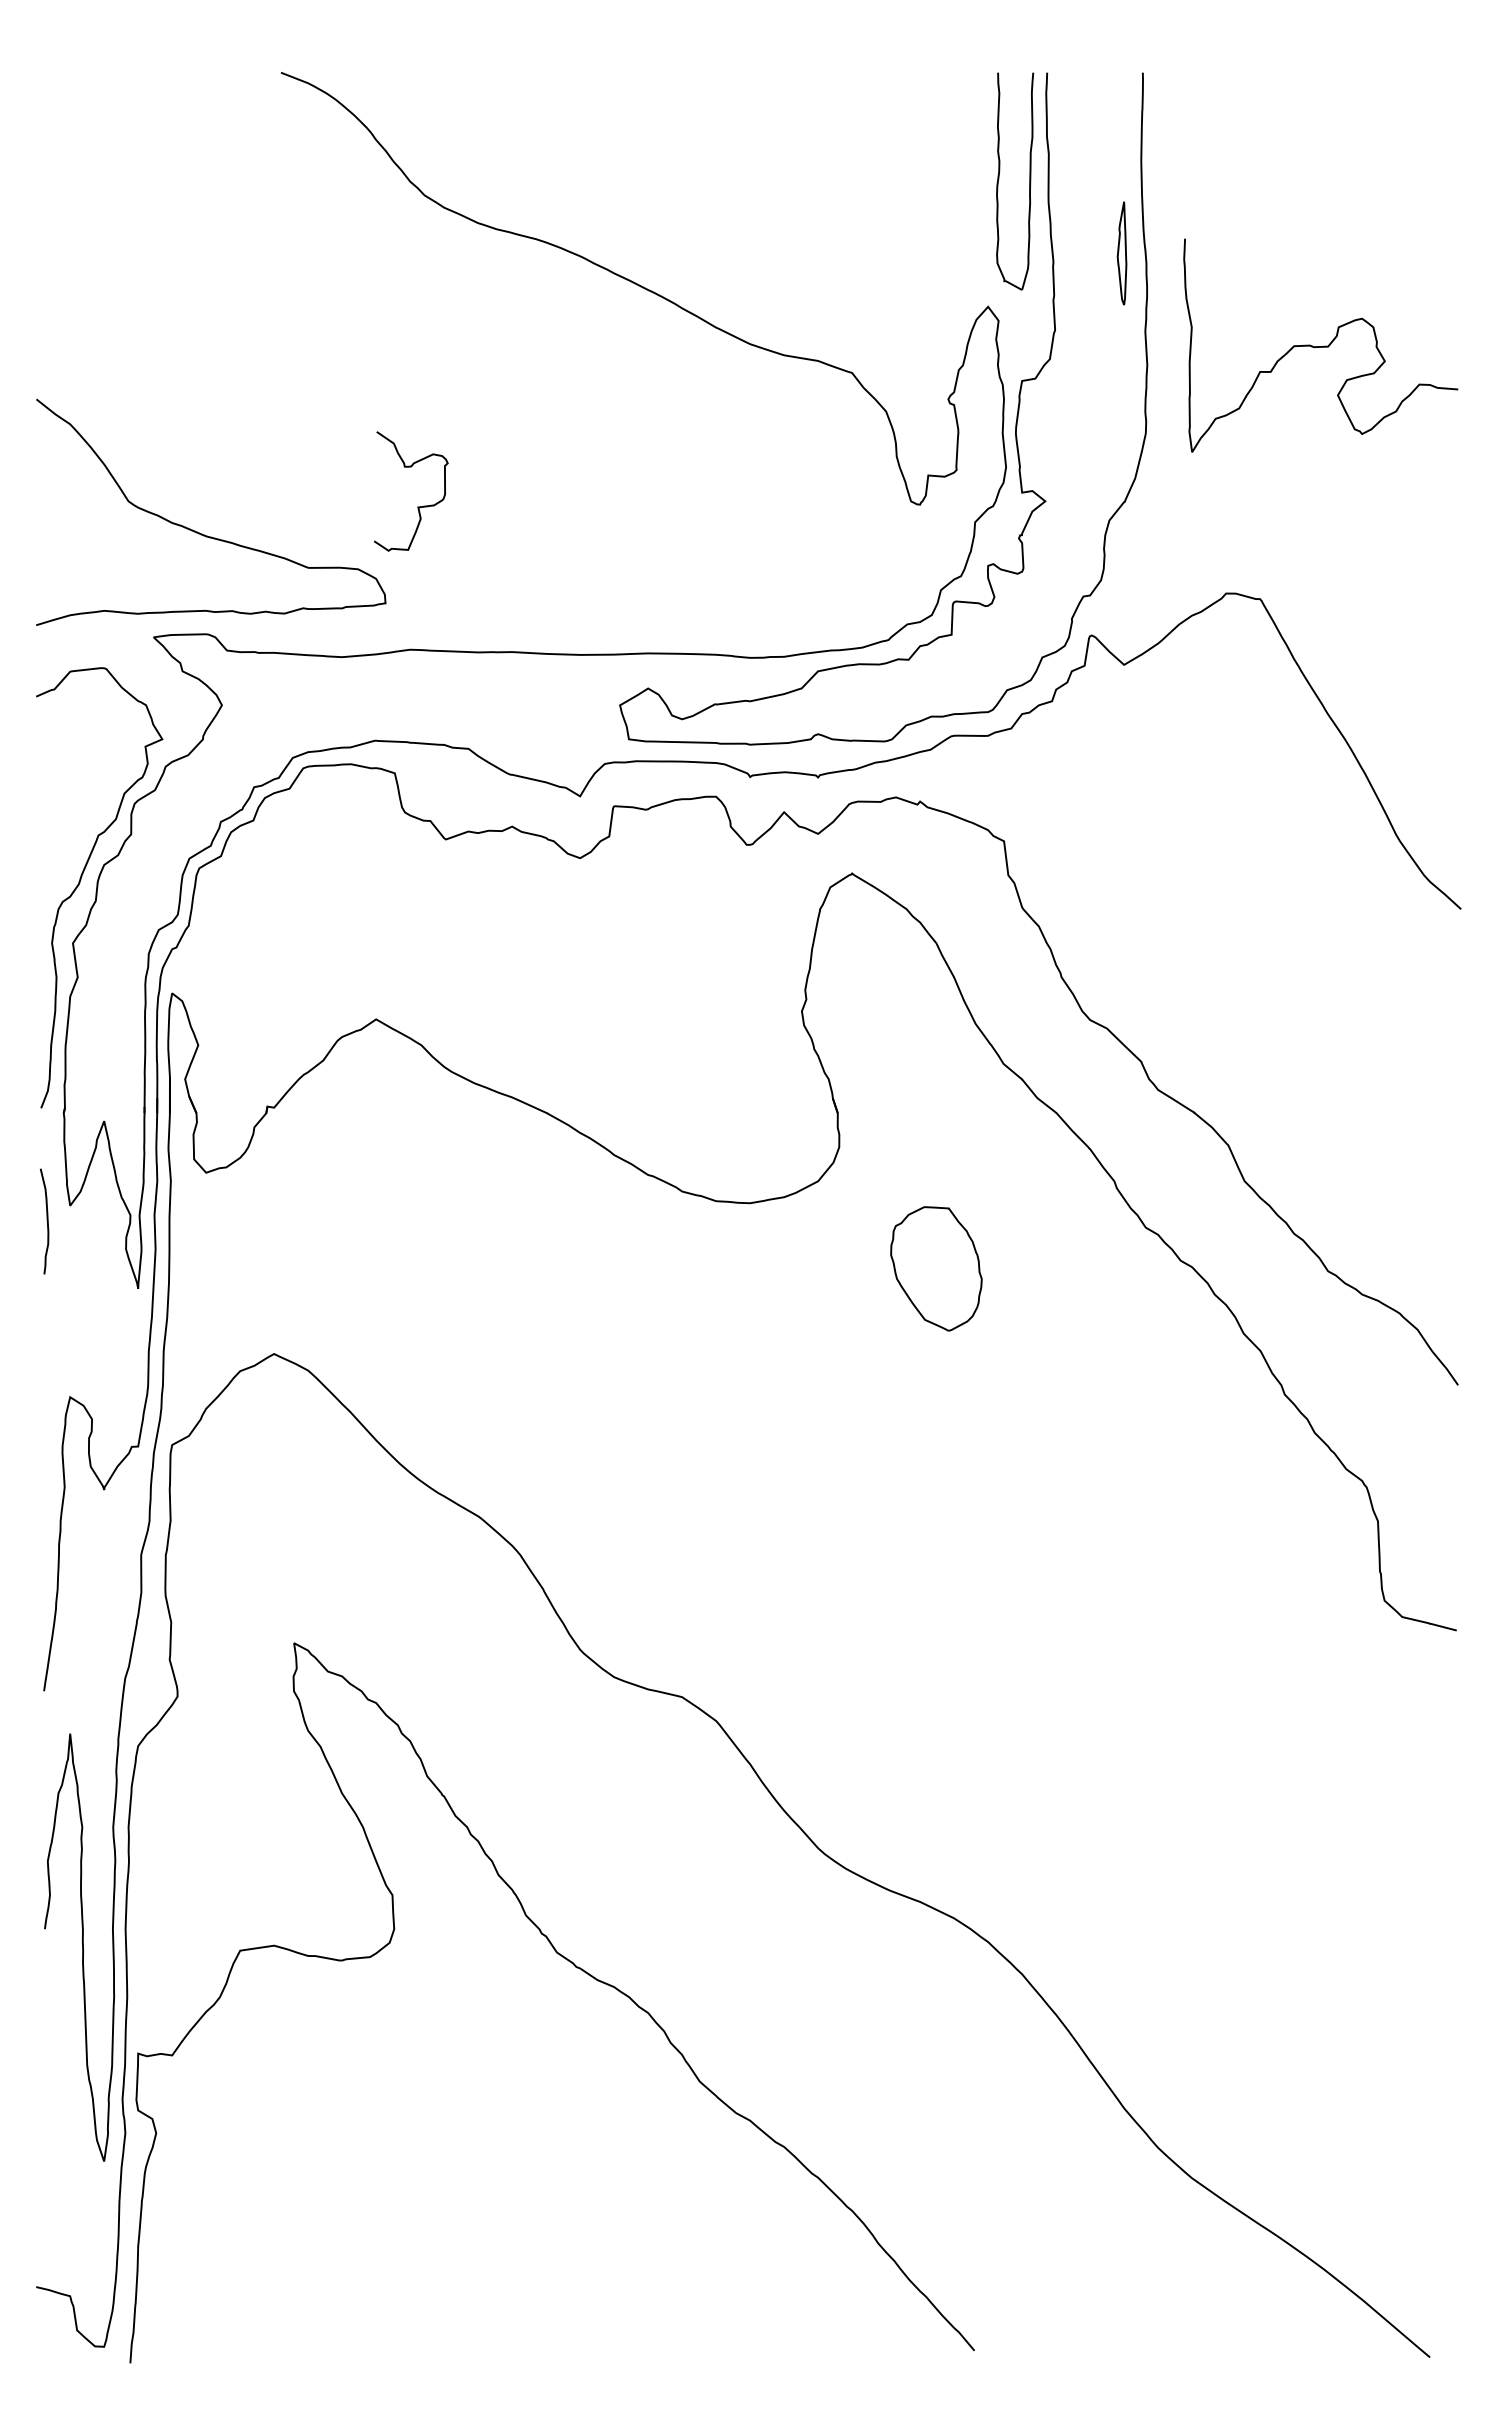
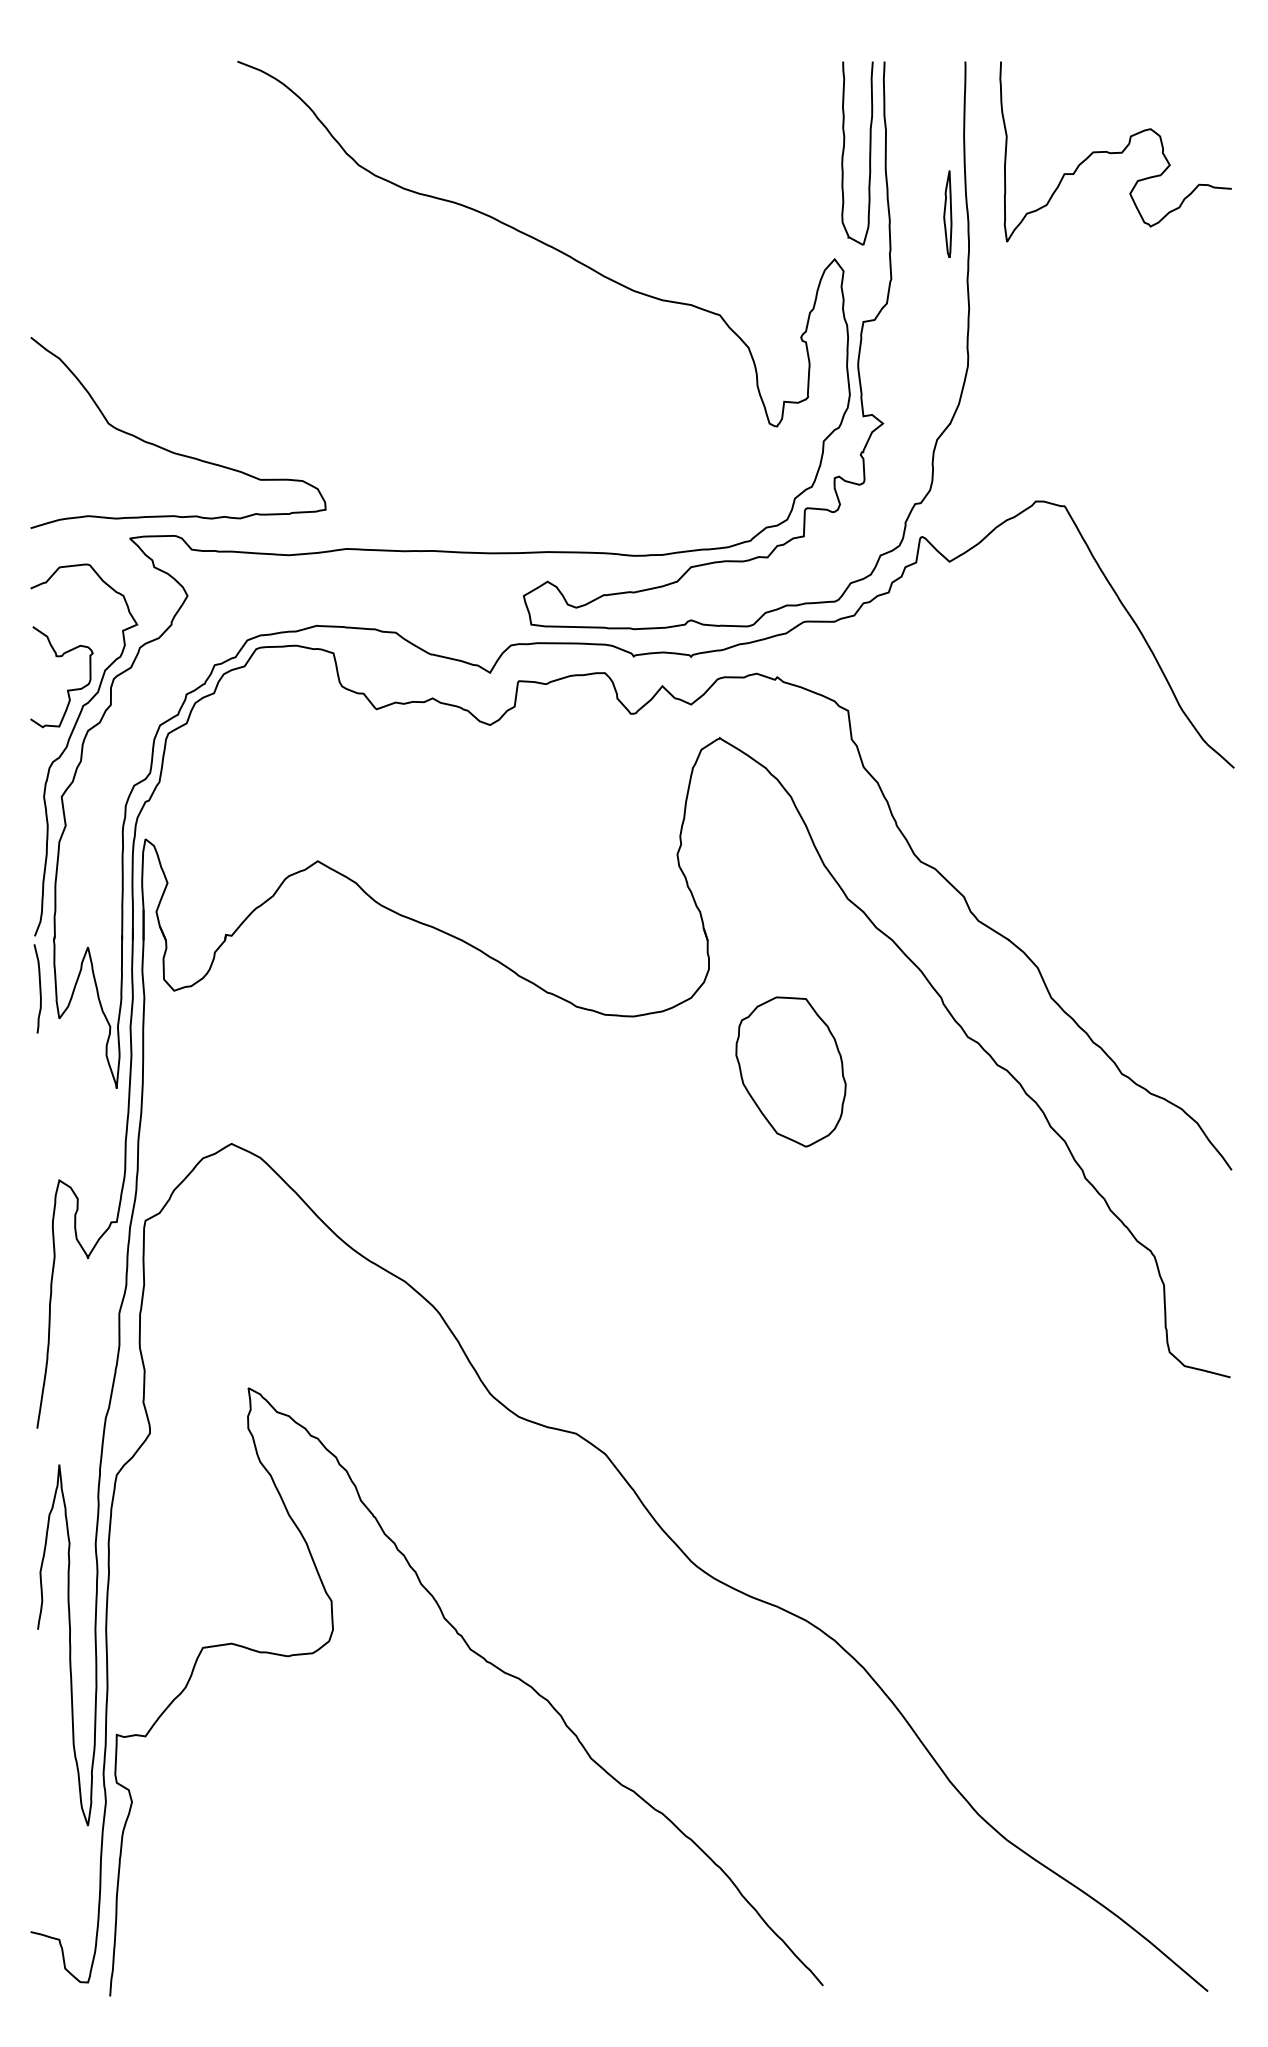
curve: (1320, 346) -> (1115, 152), moved
curve: (417, 506) -> (67, 689), moved
curve: (46, 1221) -> (39, 988), moved
part: (936, 1268) -> (791, 1071), size x1.43

